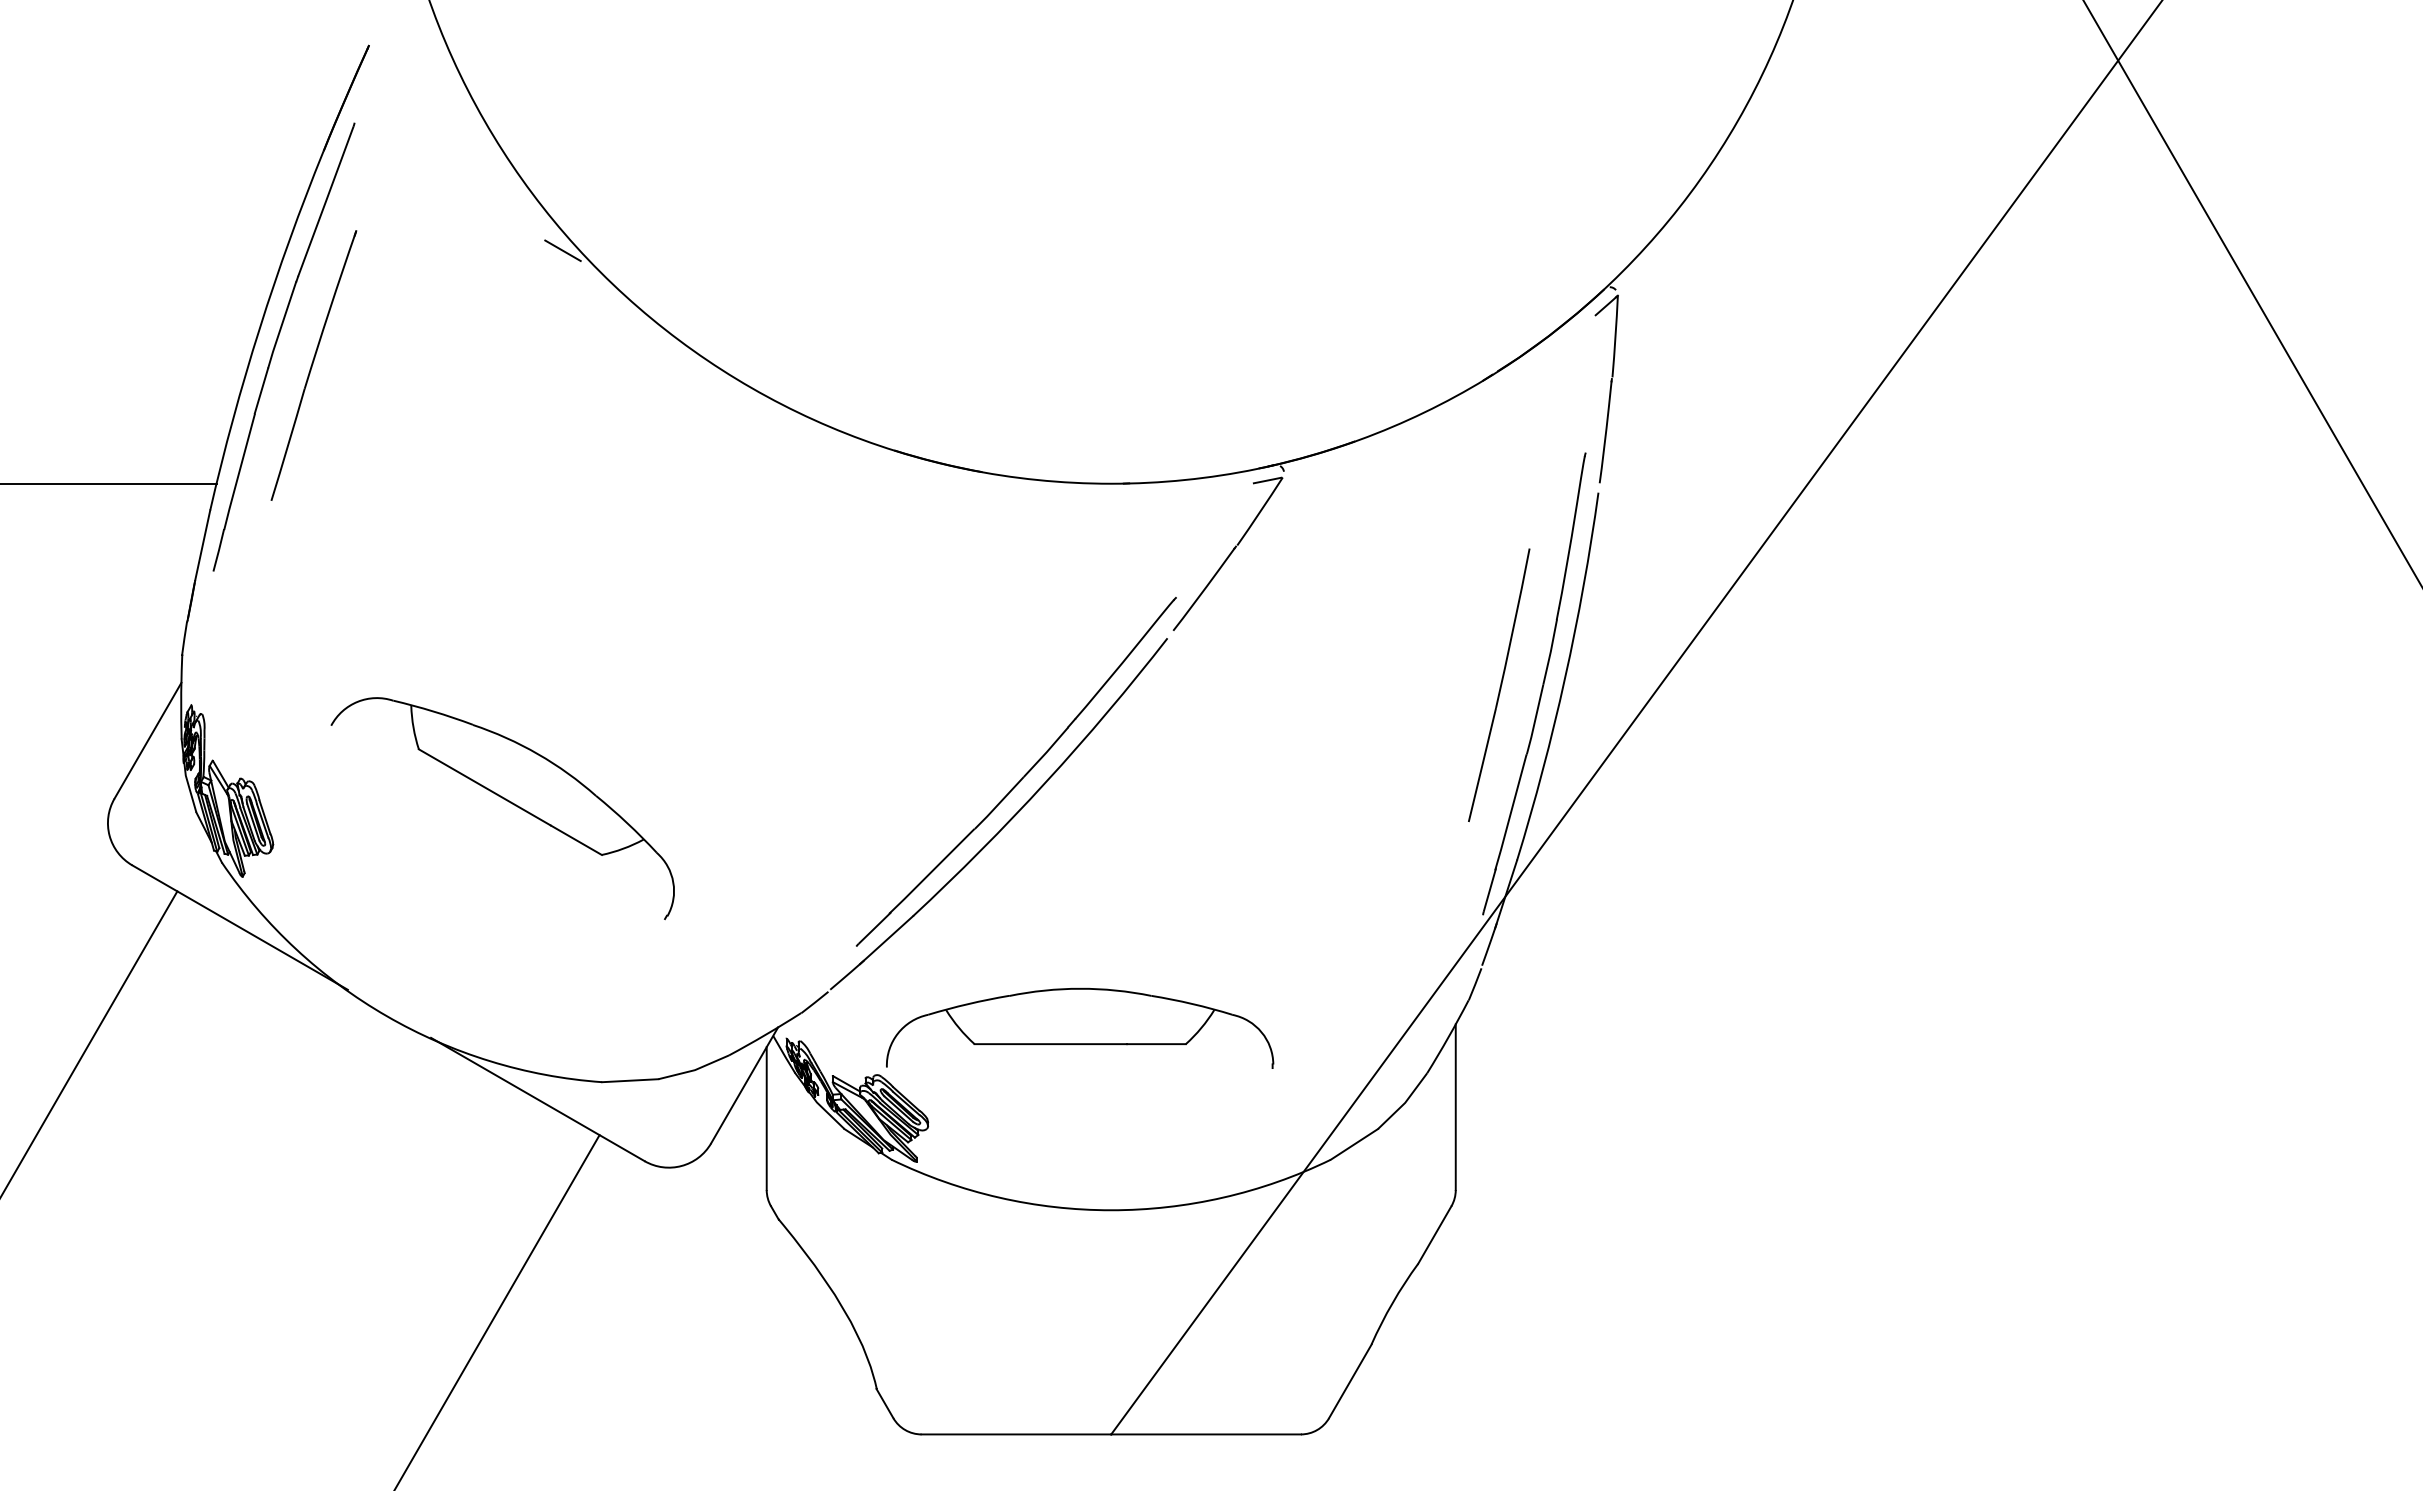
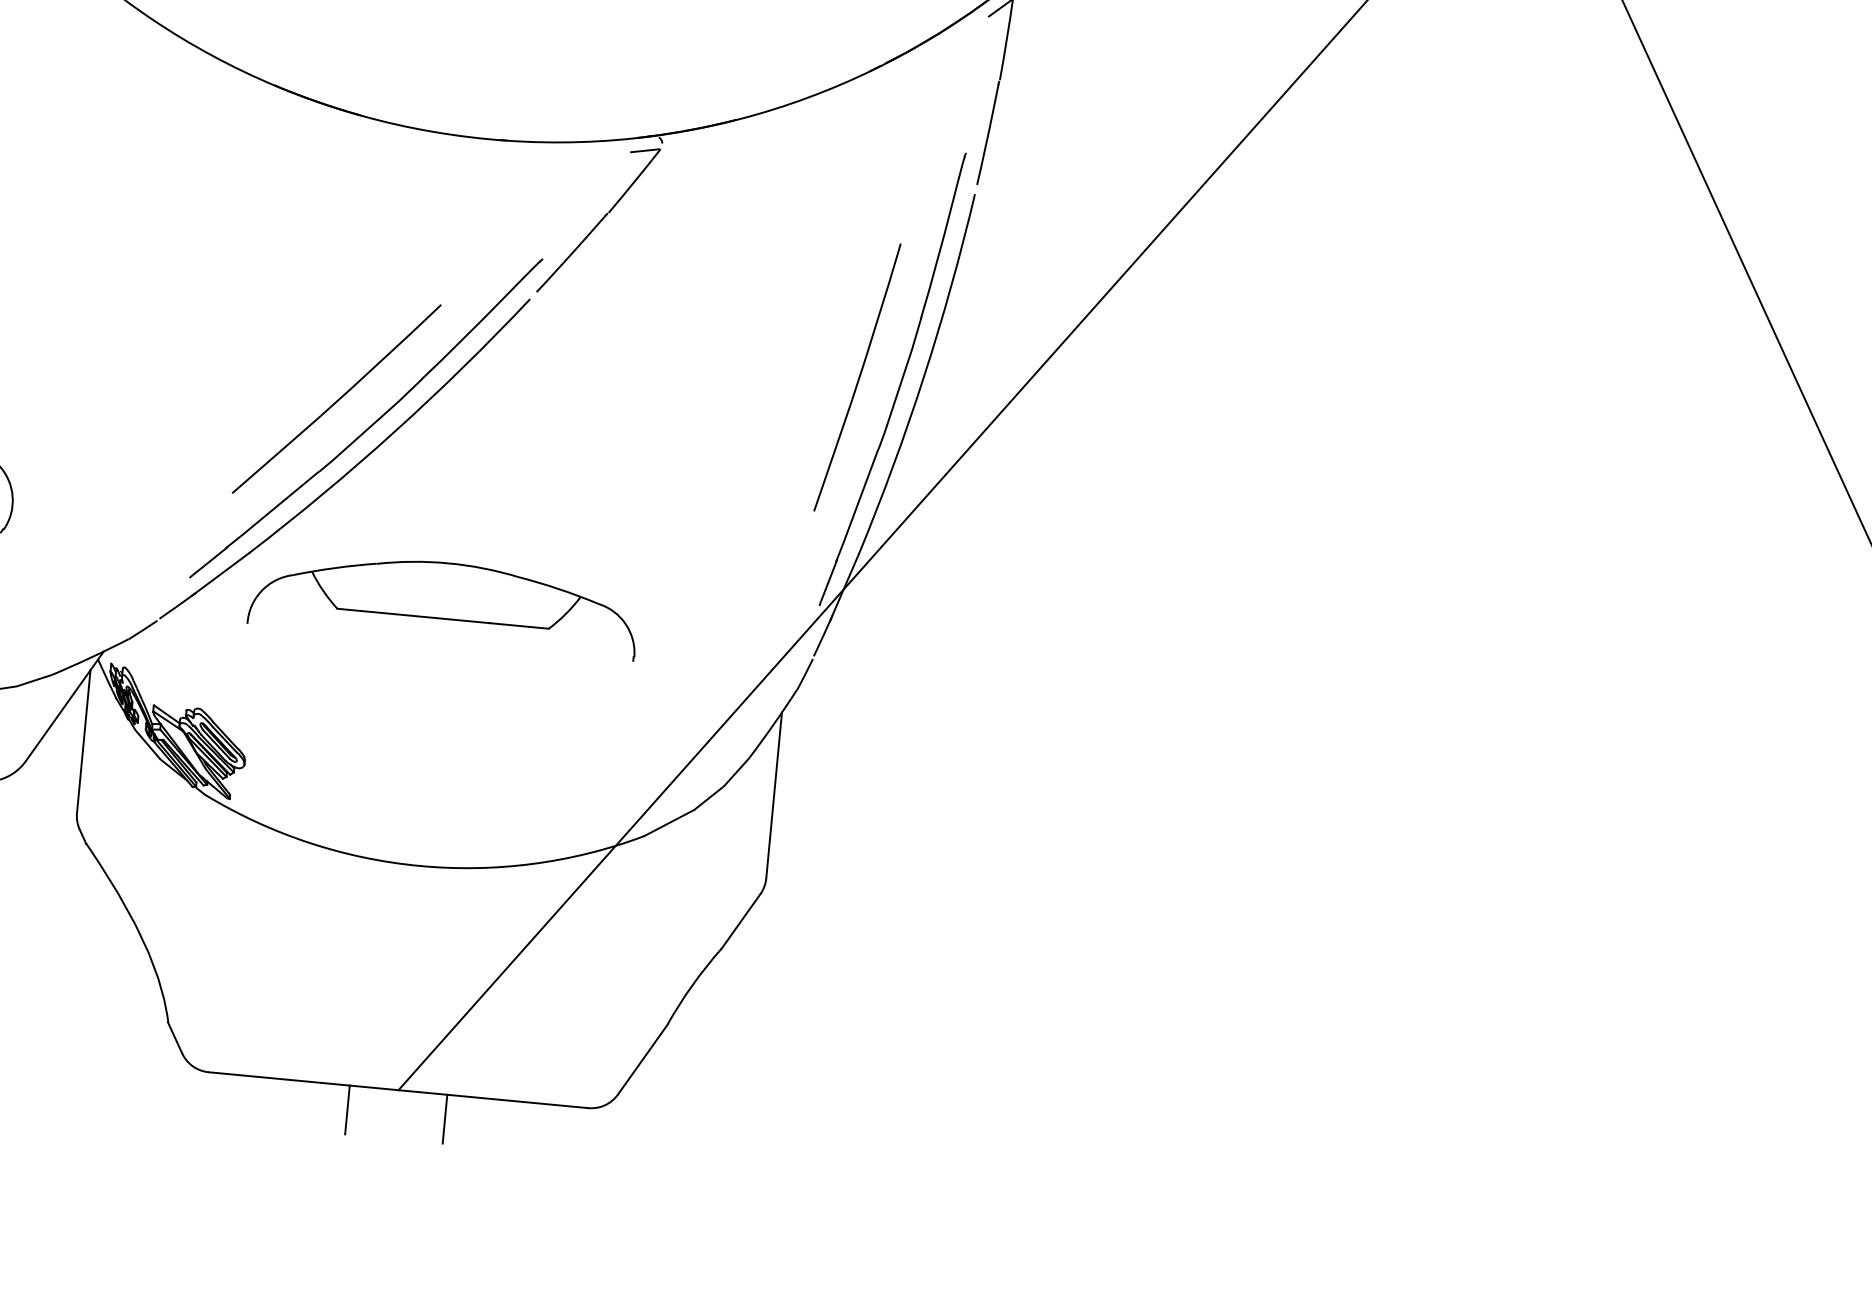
part: (985, 754) -> (337, 398), added
part: (1080, 1027) -> (444, 602), moved
line: (1062, 1458) -> (347, 1109), added
line: (1160, 1458) -> (445, 1118), added

